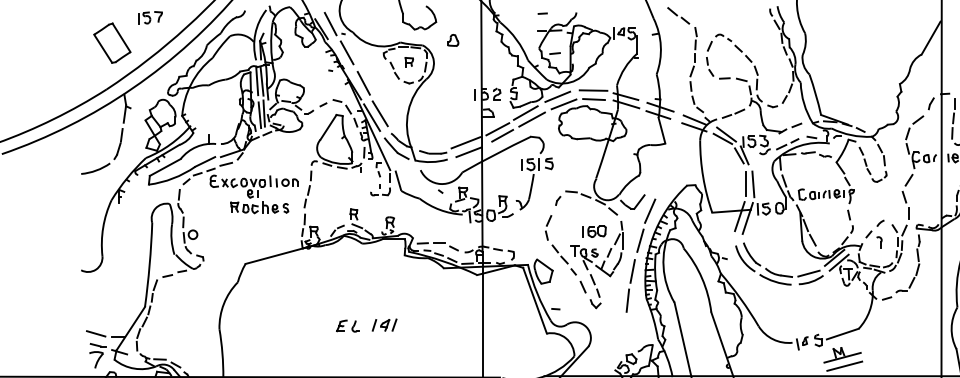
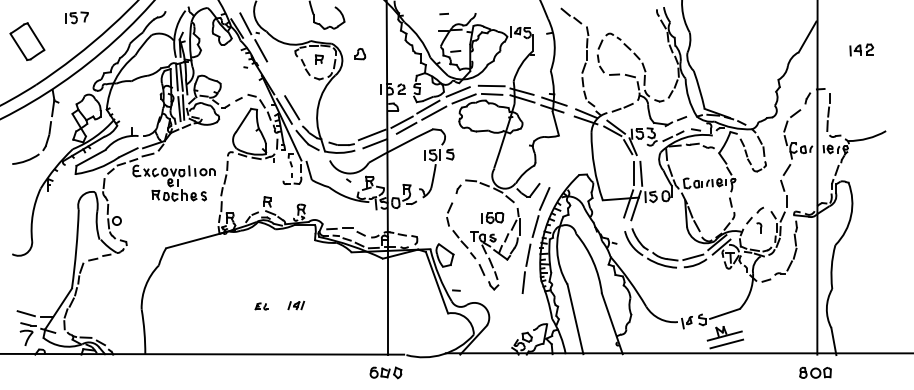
part: (453, 40) -> (360, 54), moved
part: (112, 42) -> (27, 41), moved
line: (363, 82) -> (276, 78), removed
part: (384, 325) -> (296, 305), size x0.7
part: (347, 326) -> (261, 306), size x0.6

